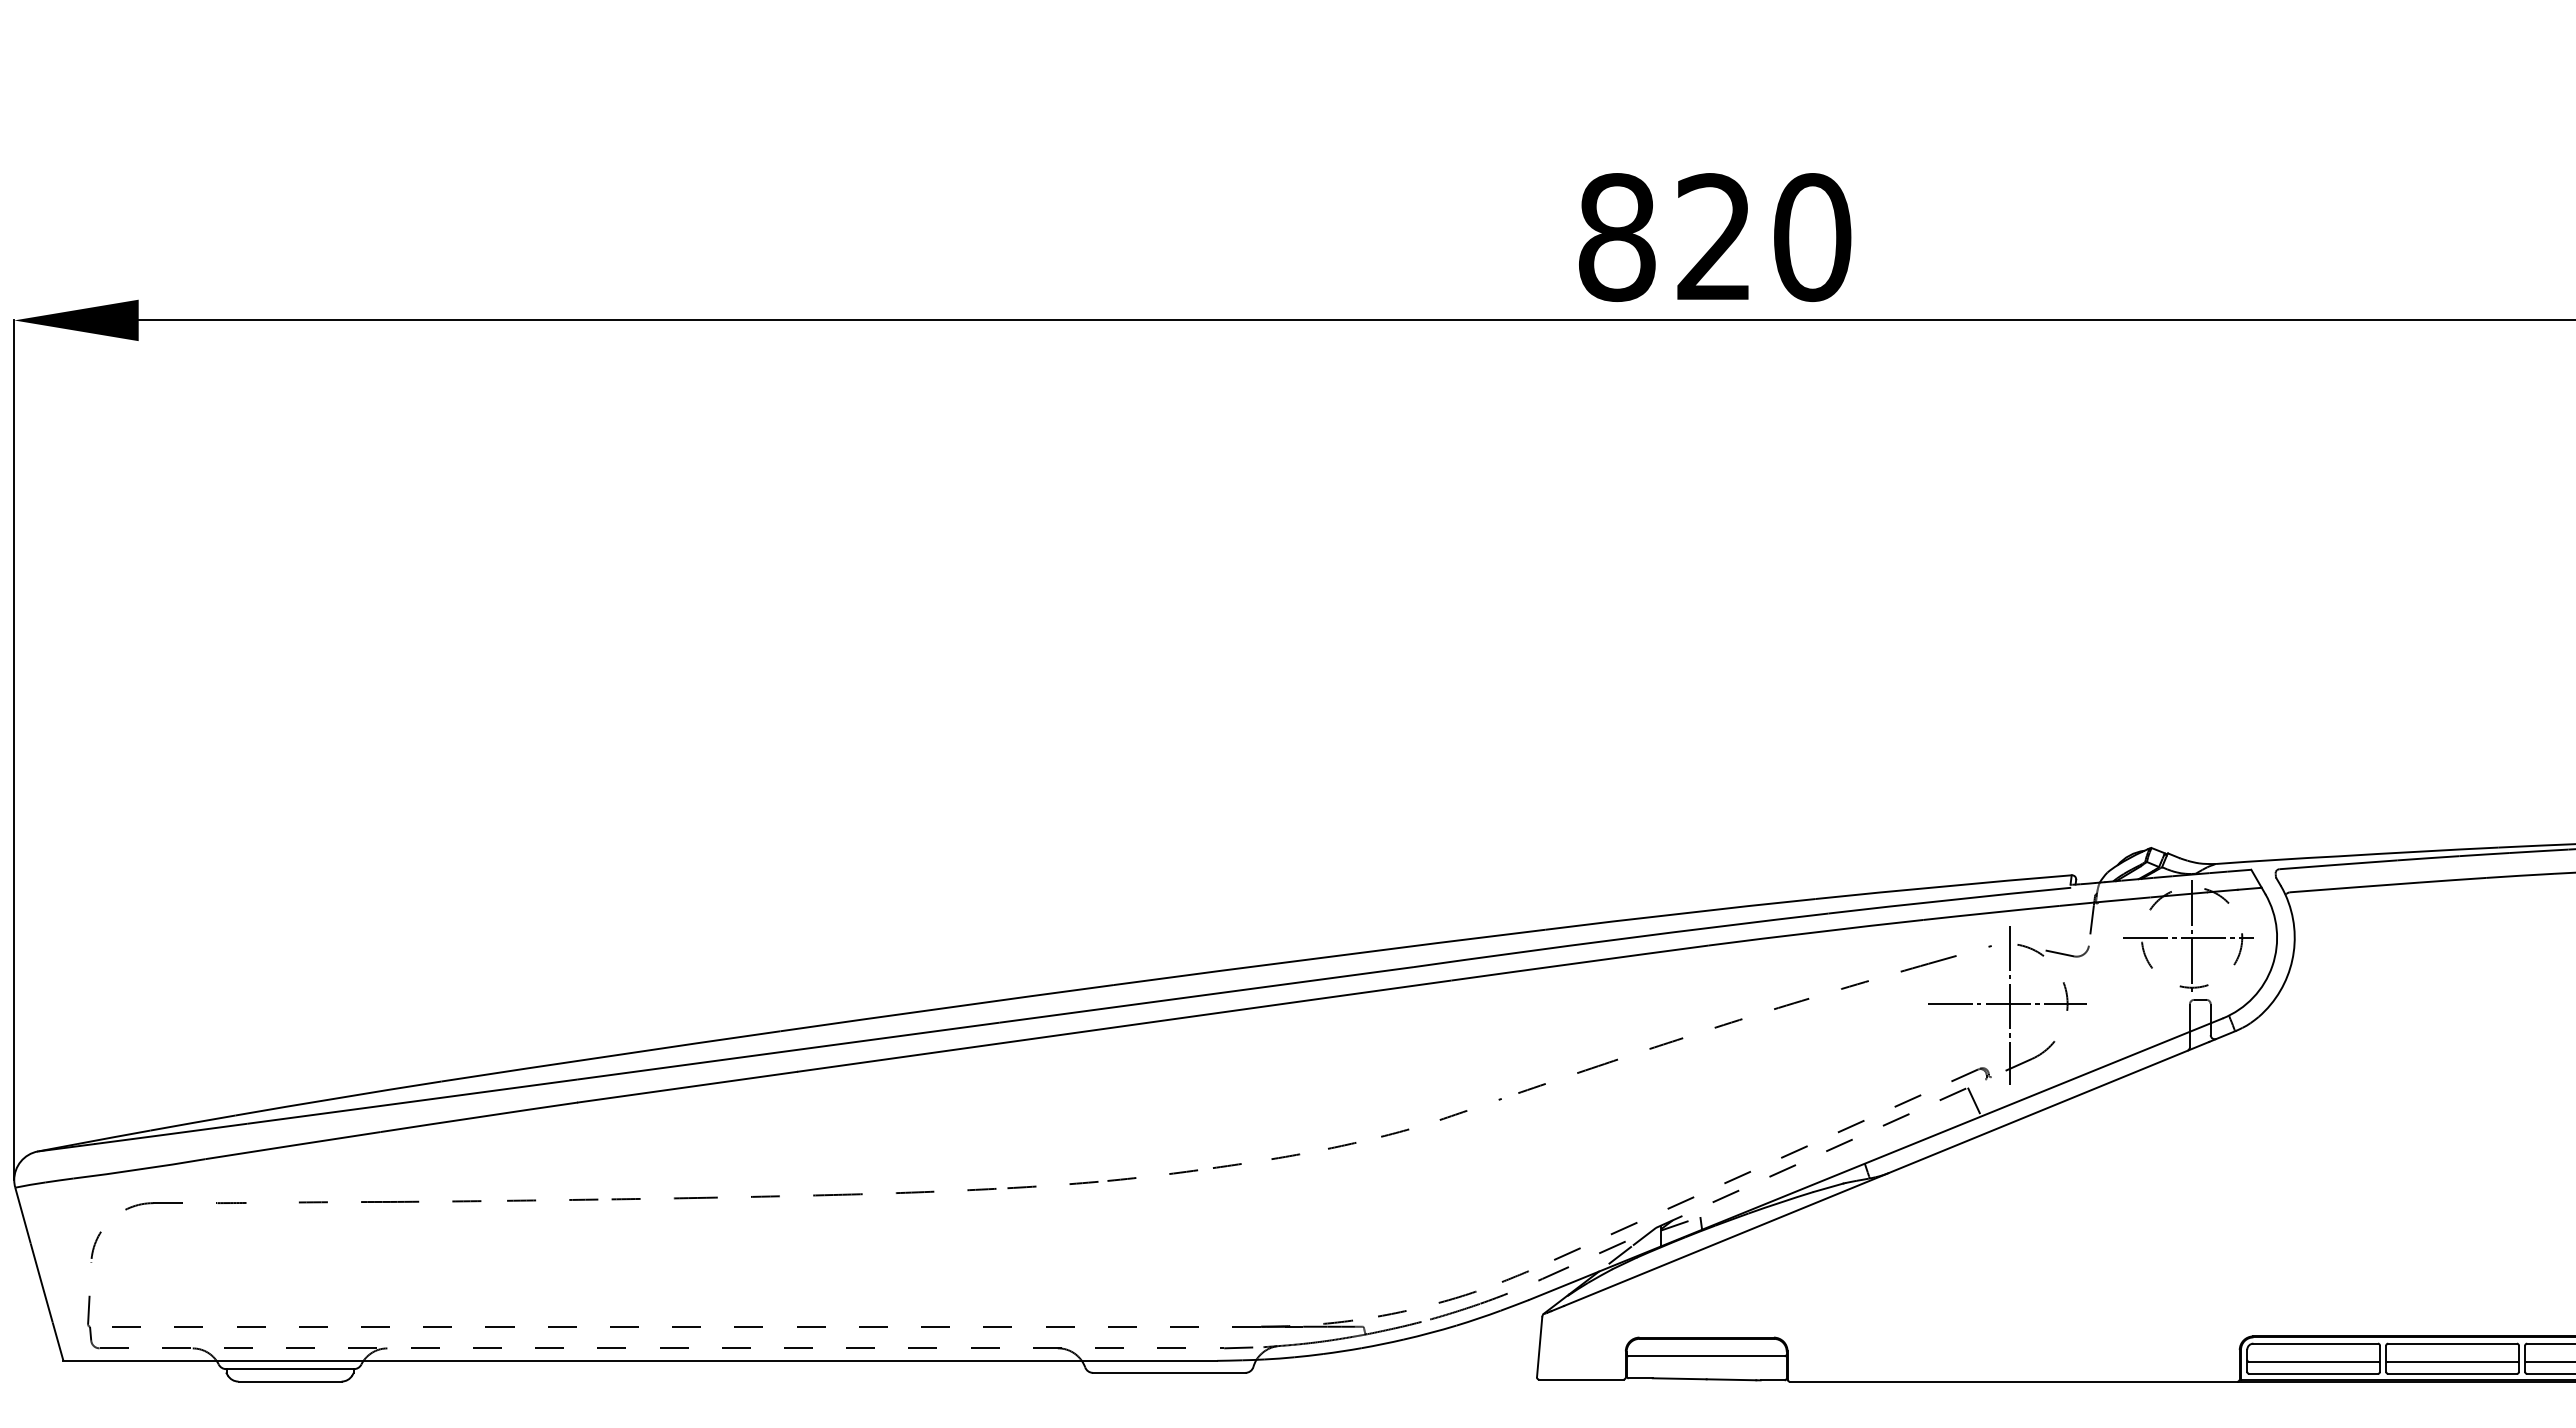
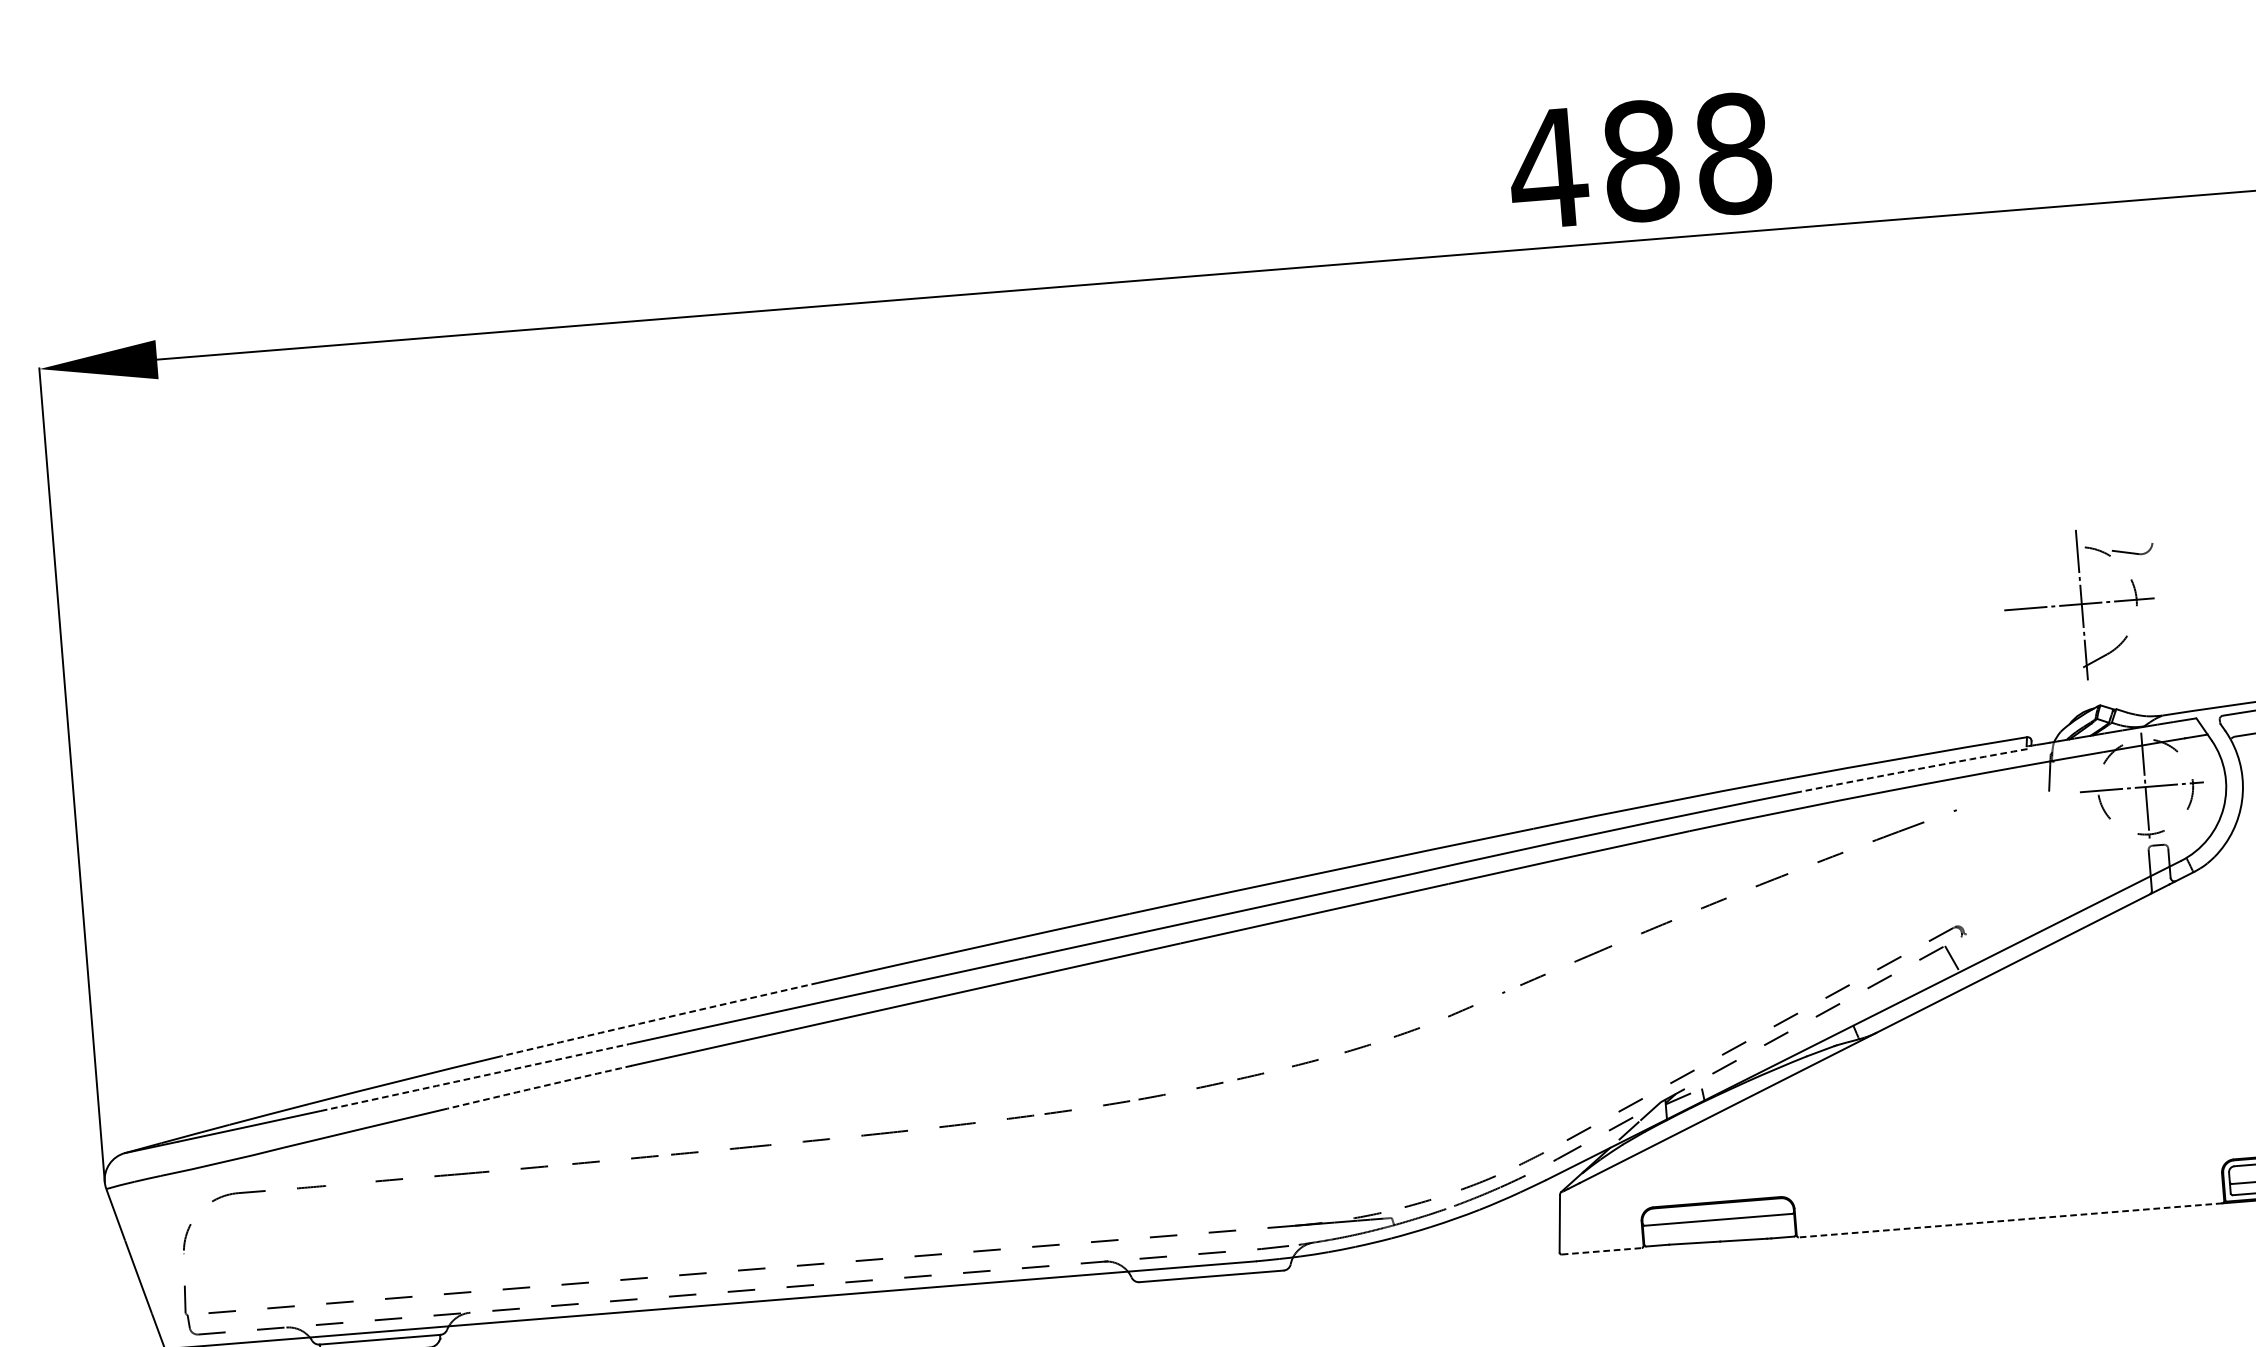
text: (1713, 237) -> (1639, 161), 820 -> 488
arc: (1949, 900) -> (1913, 770), solid -> dashed
part: (2008, 1005) -> (2080, 605), moved
arc: (610, 1055) -> (659, 1018), solid -> dashed
arc: (412, 1101) -> (475, 1077), solid -> dashed
arc: (479, 1117) -> (539, 1087), solid -> dashed
line: (1581, 1379) -> (1601, 1251), solid -> dashed
line: (2013, 1381) -> (2010, 1220), solid -> dashed

